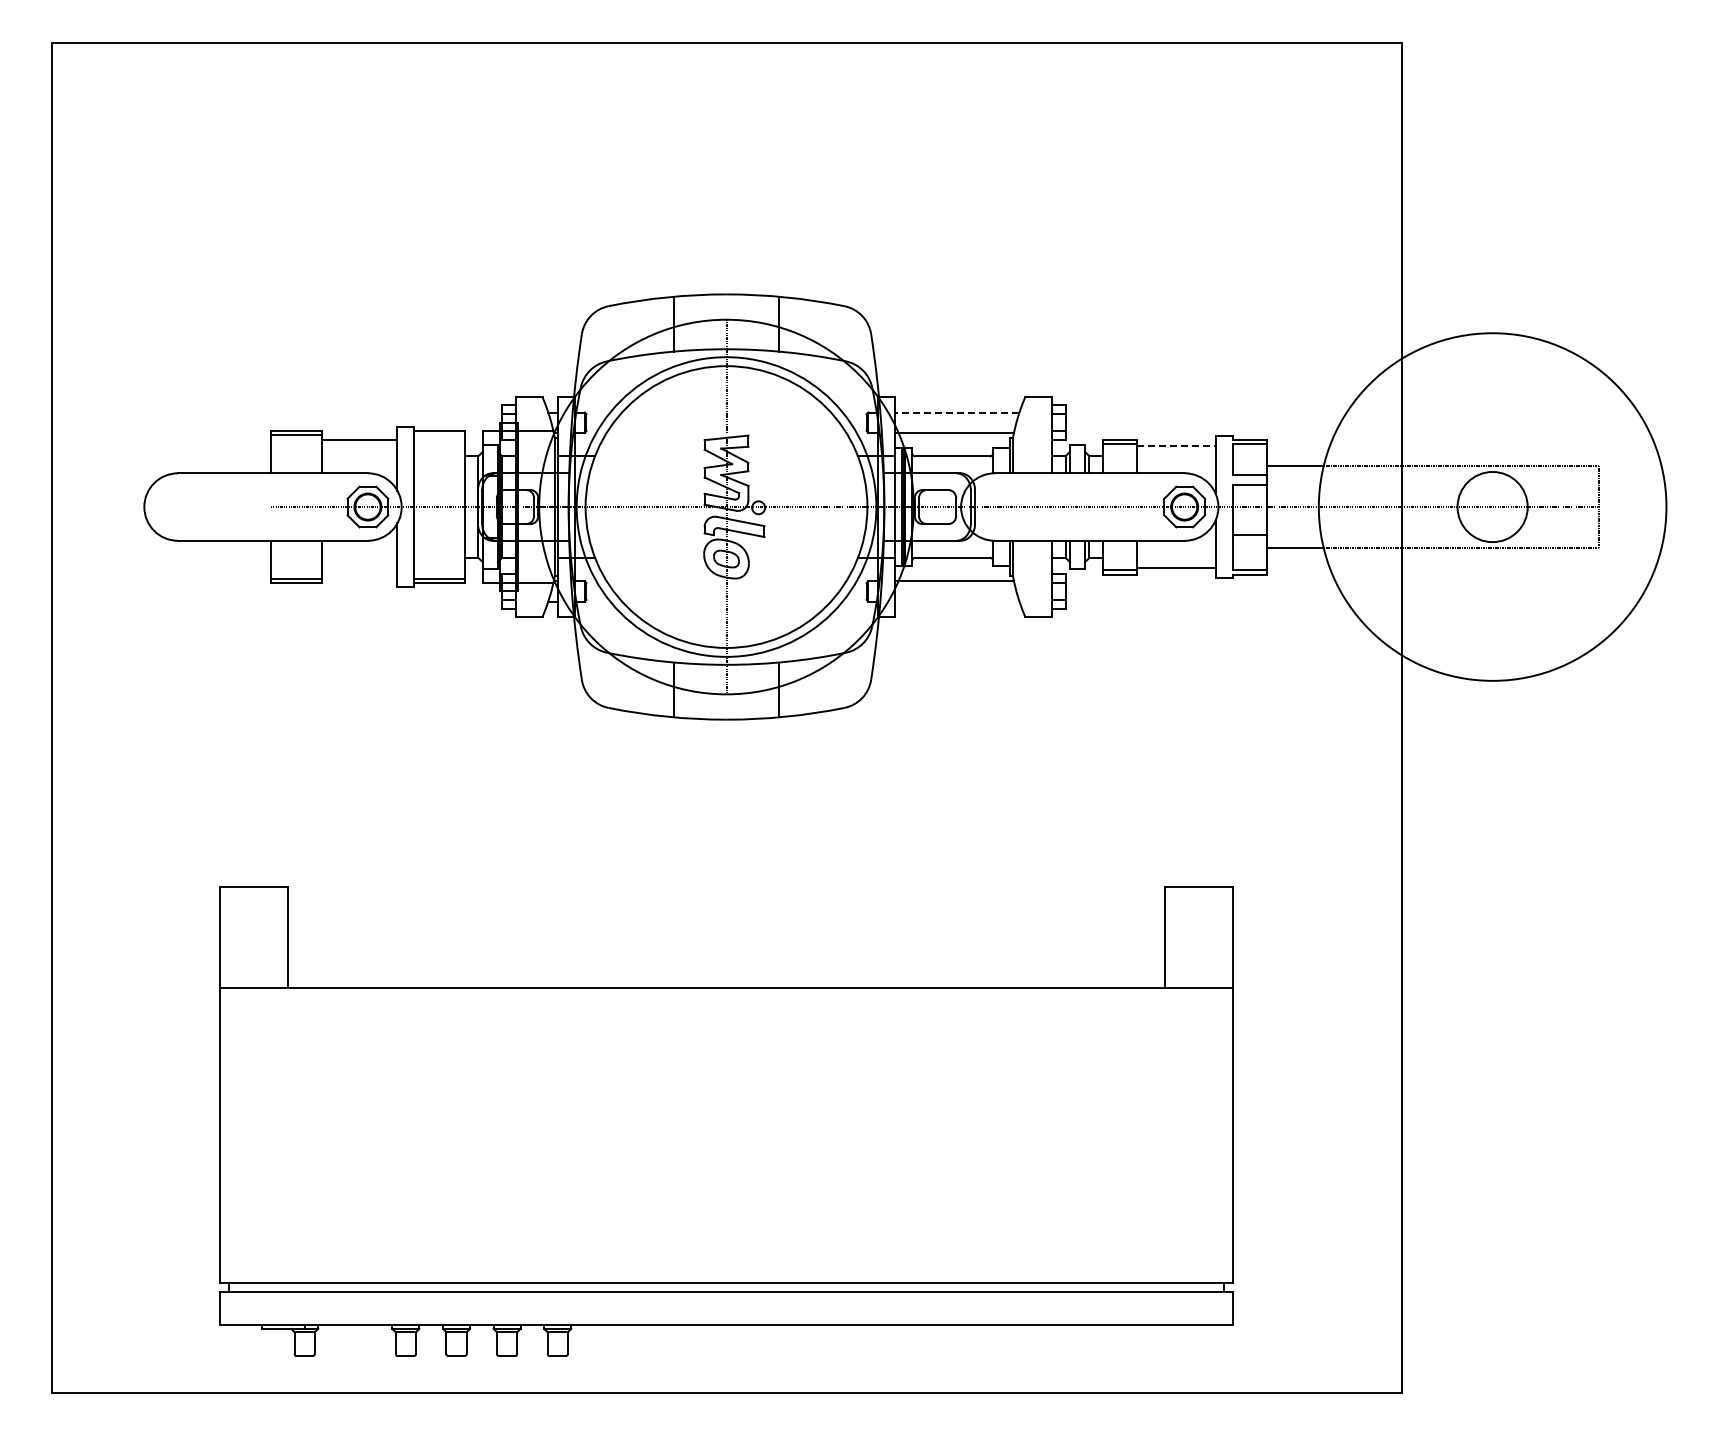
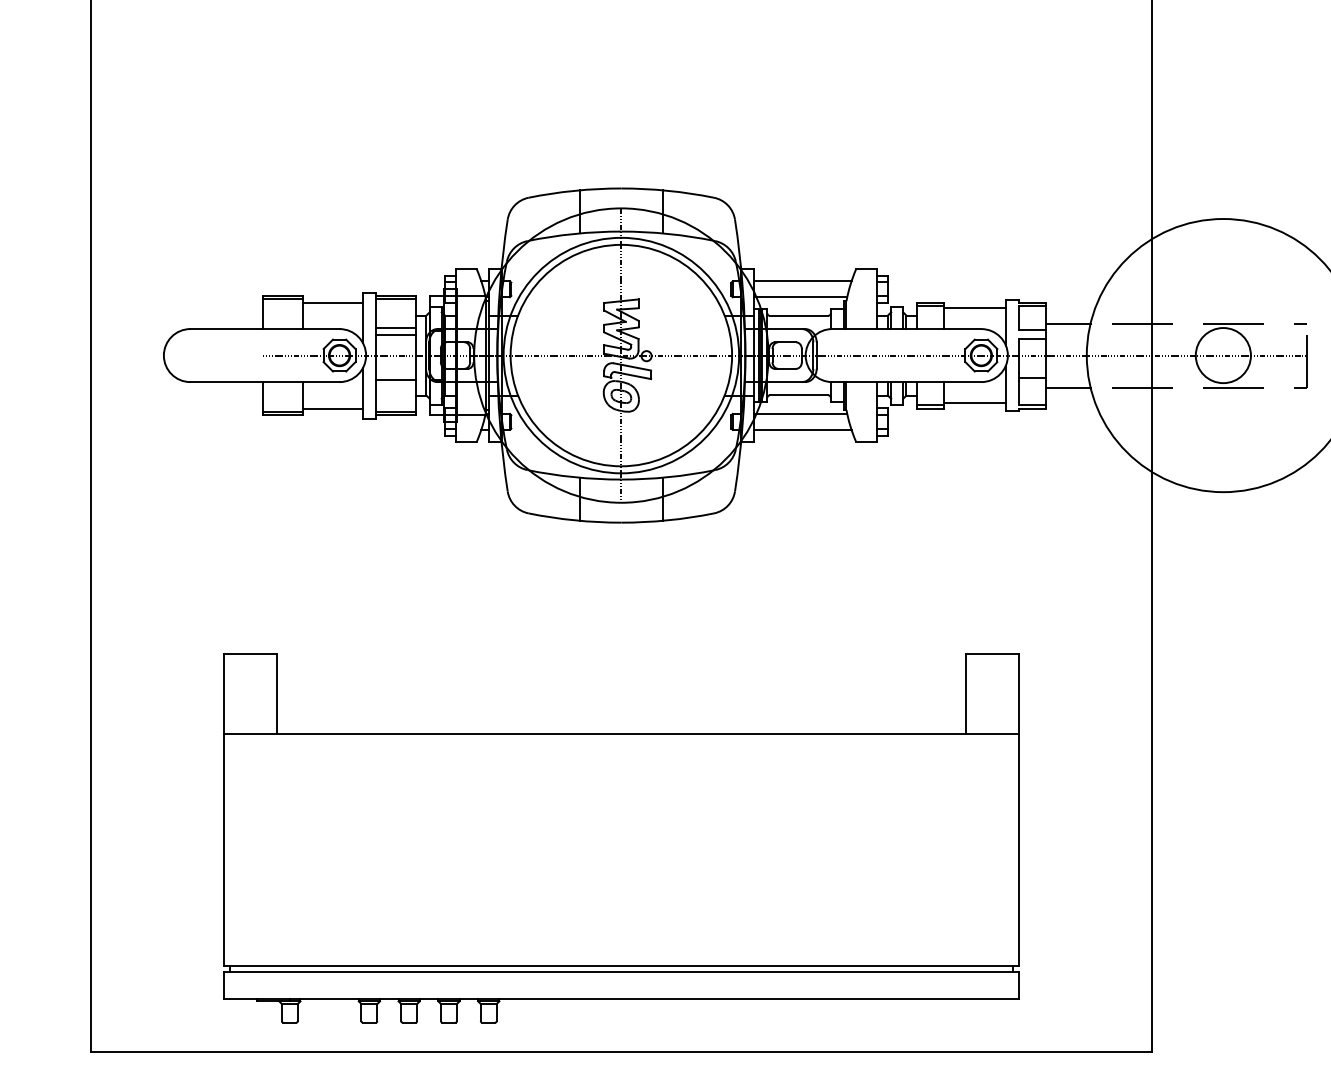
line: (956, 412) -> (802, 281), dashed -> solid
line: (439, 435) -> (395, 299), added
line: (1176, 446) -> (974, 308), dashed -> solid
line: (439, 471) -> (395, 327), added
line: (439, 481) -> (395, 335), added
line: (439, 538) -> (395, 380), added
line: (359, 574) -> (332, 408), added
line: (957, 601) -> (802, 429), added

